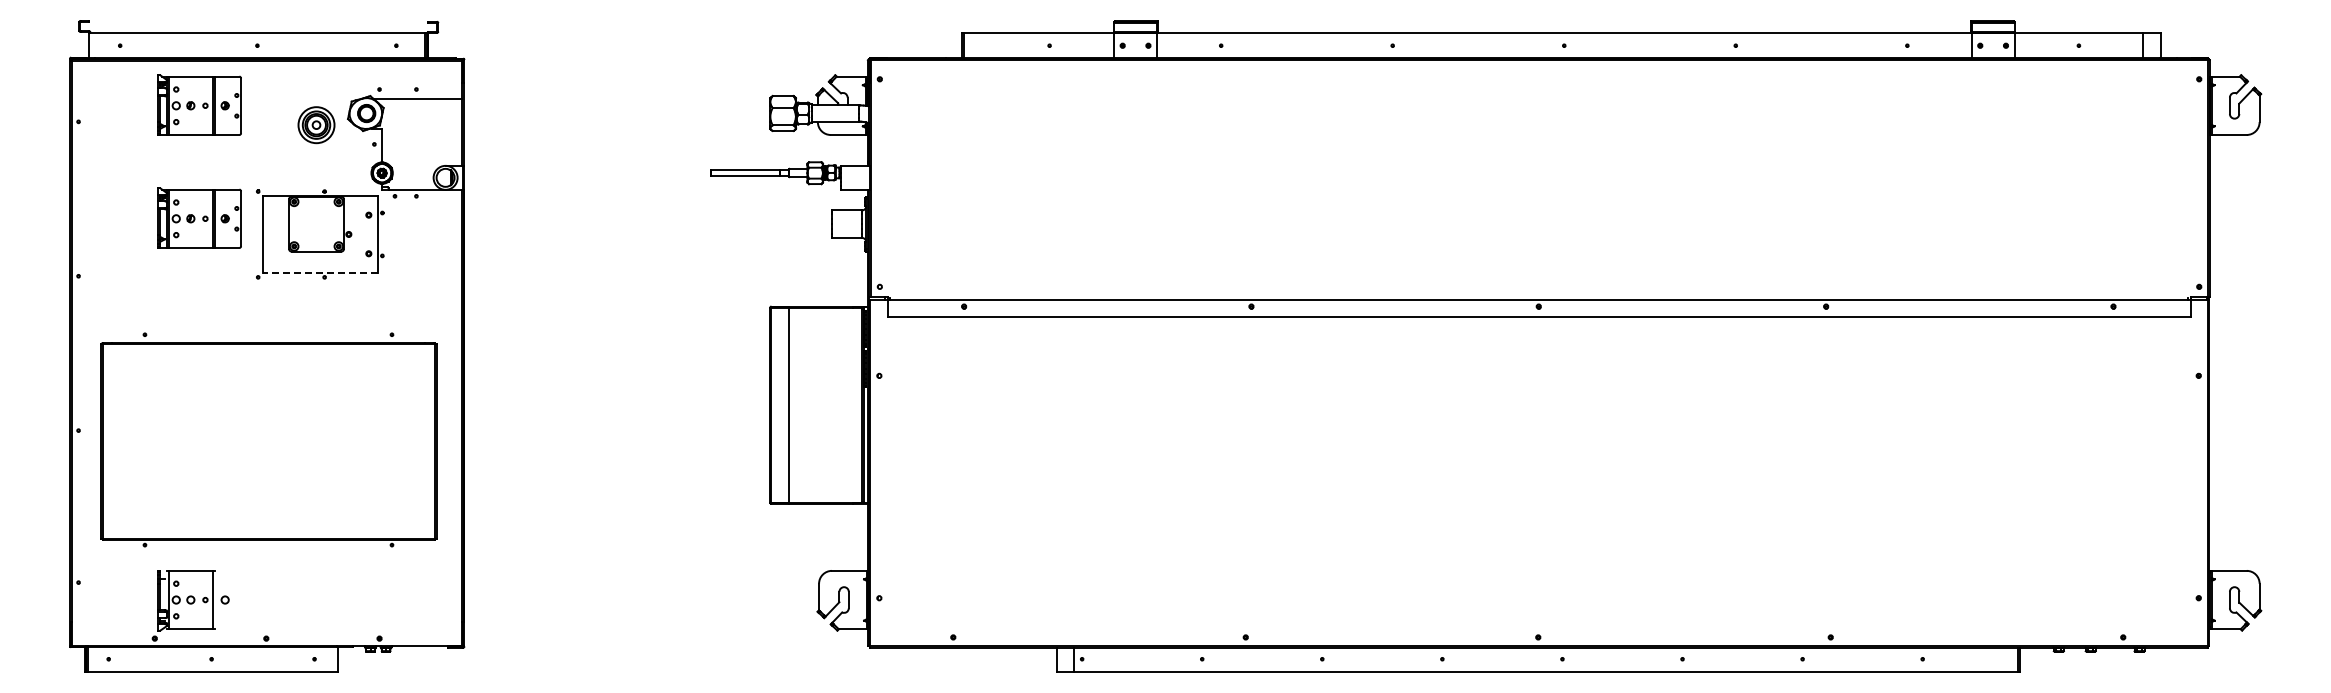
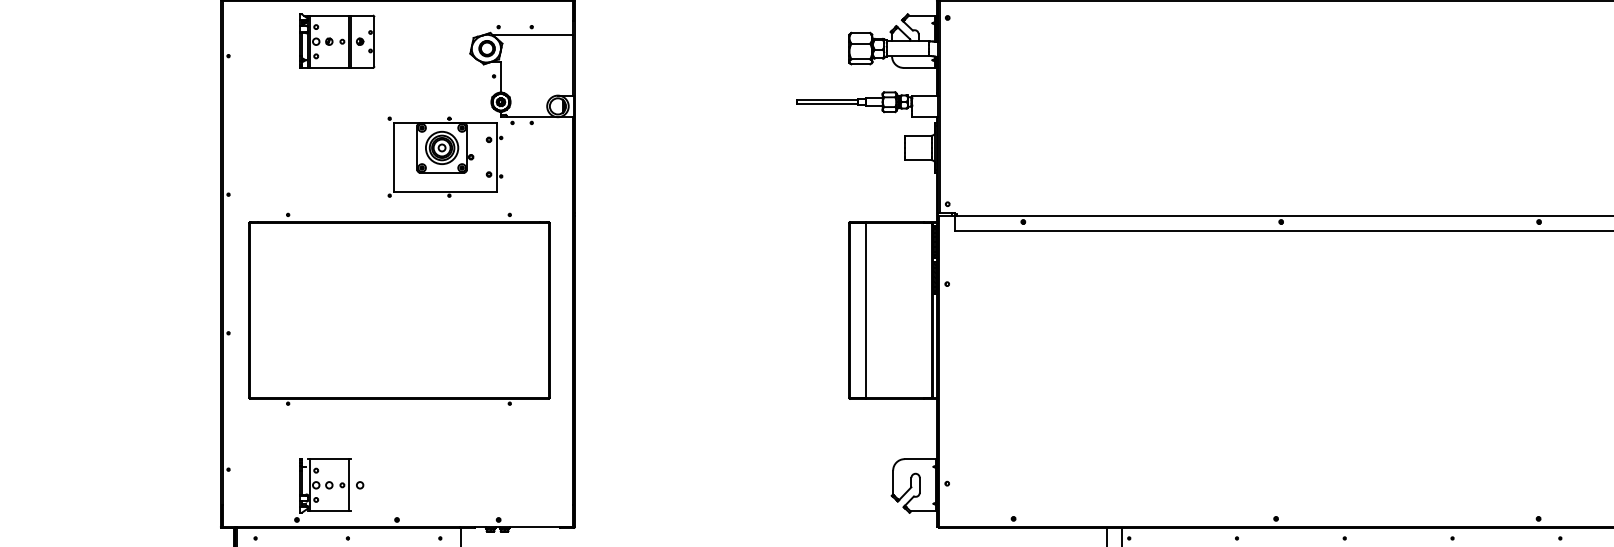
part: (316, 125) -> (442, 148), moved
part: (199, 217) -> (337, 141), removed
line: (320, 273) -> (445, 192), dashed -> solid
part: (268, 439) -> (399, 308), moved

